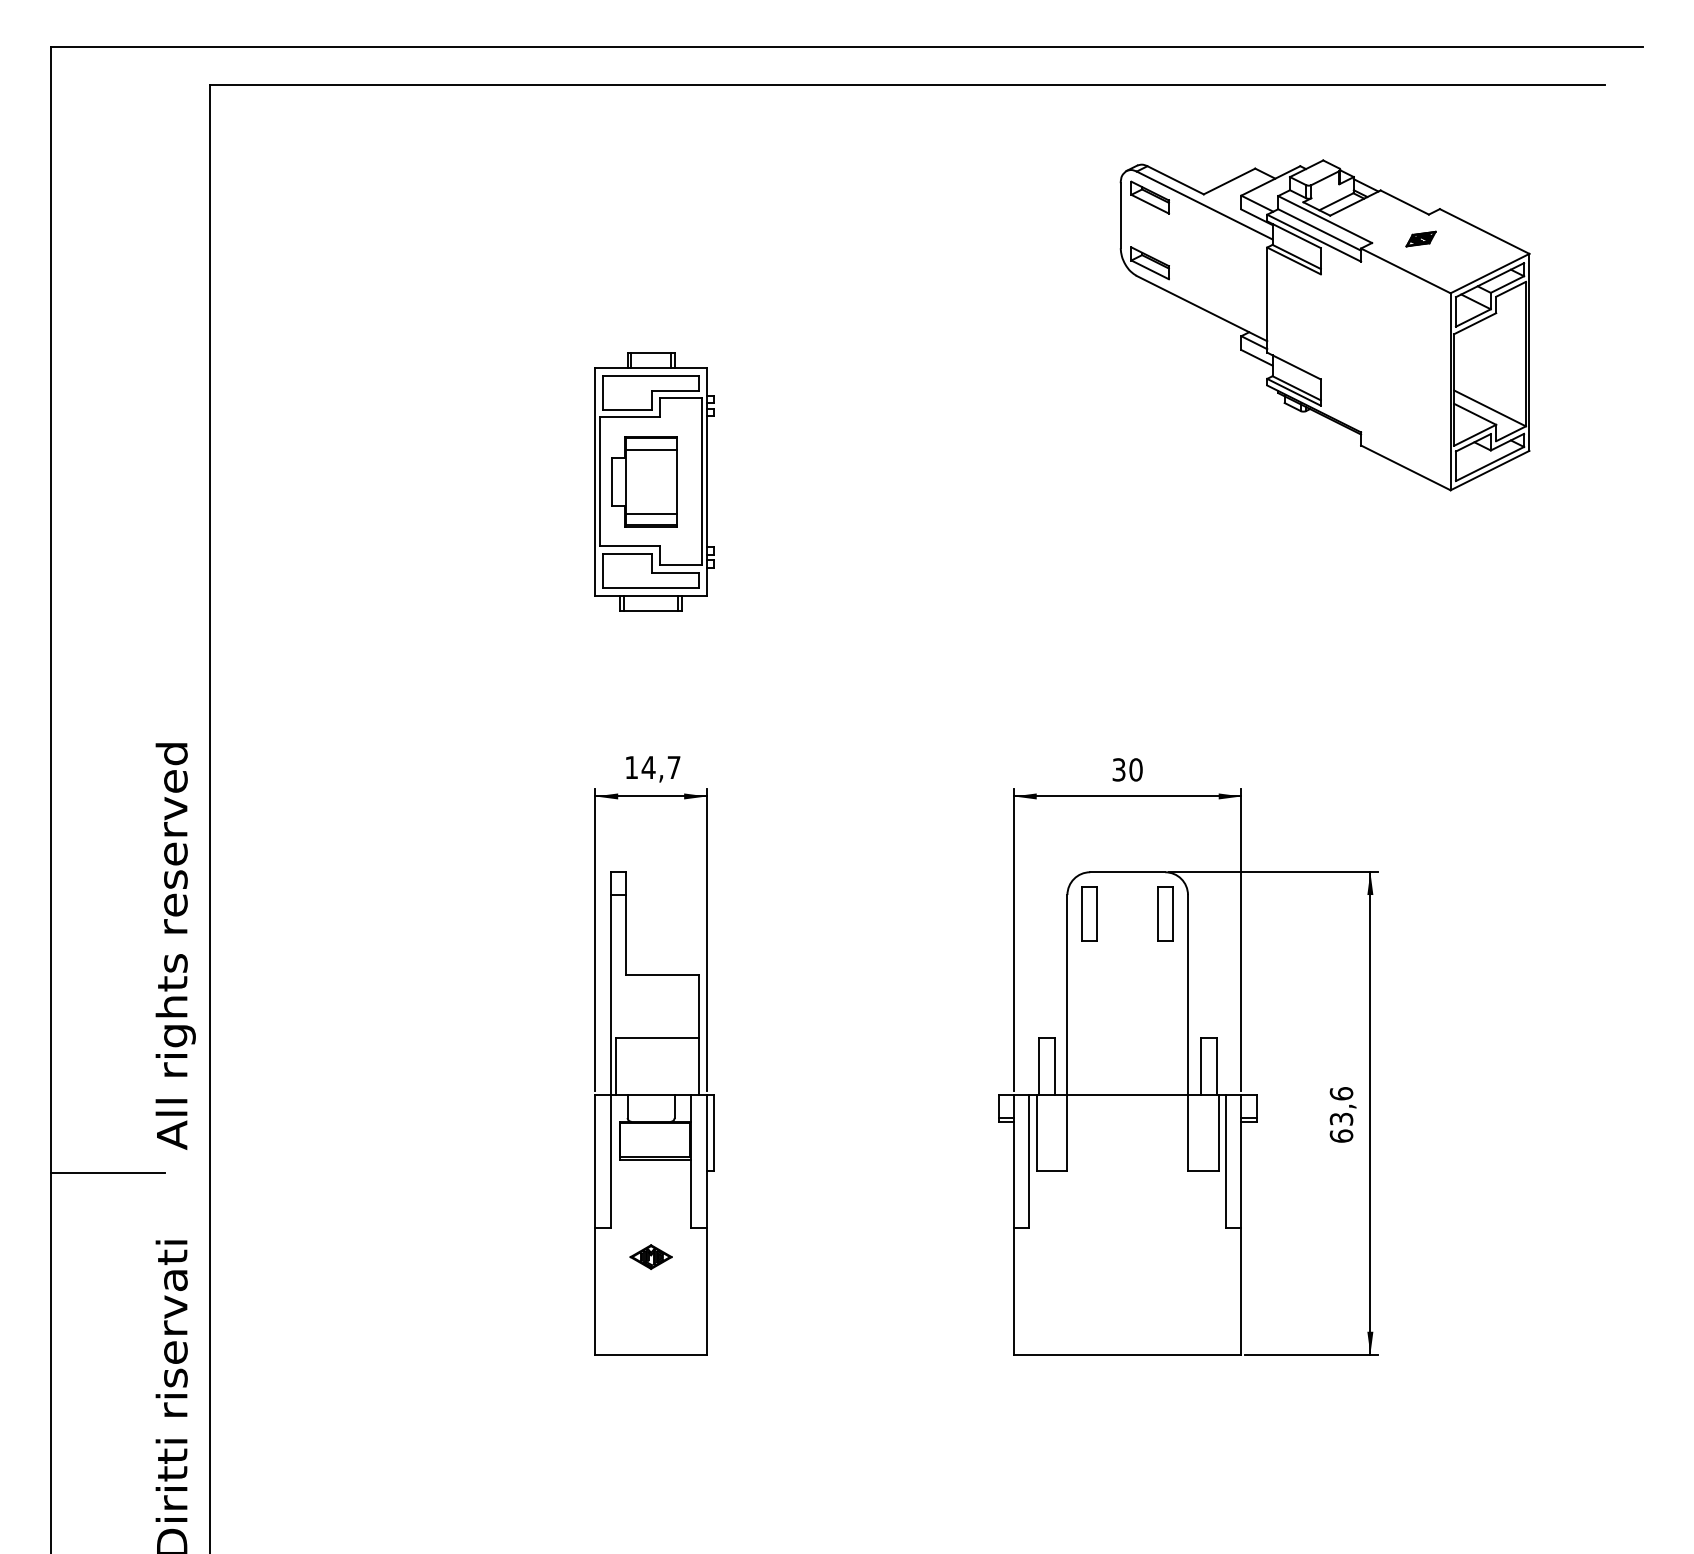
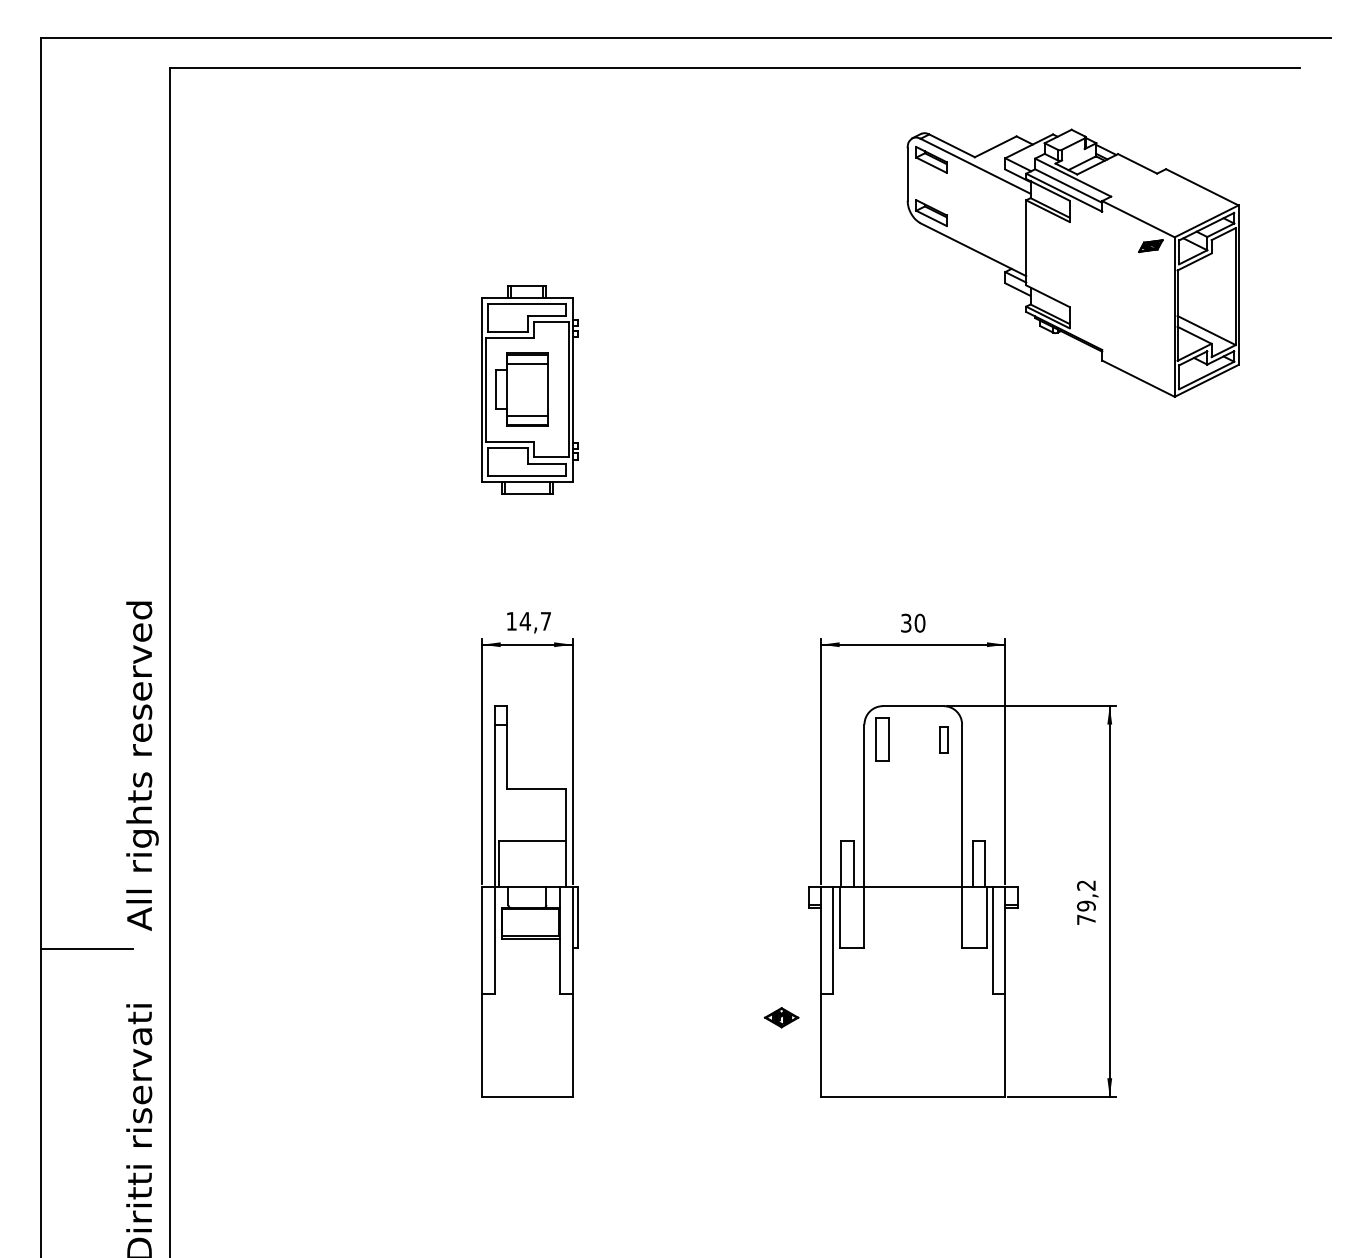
part: (1420, 238) -> (1150, 245), moved
part: (1165, 913) -> (943, 739), size x0.6
text: (1341, 1114) -> (1086, 902), 63,6 -> 79,2
part: (650, 1256) -> (781, 1017), moved

